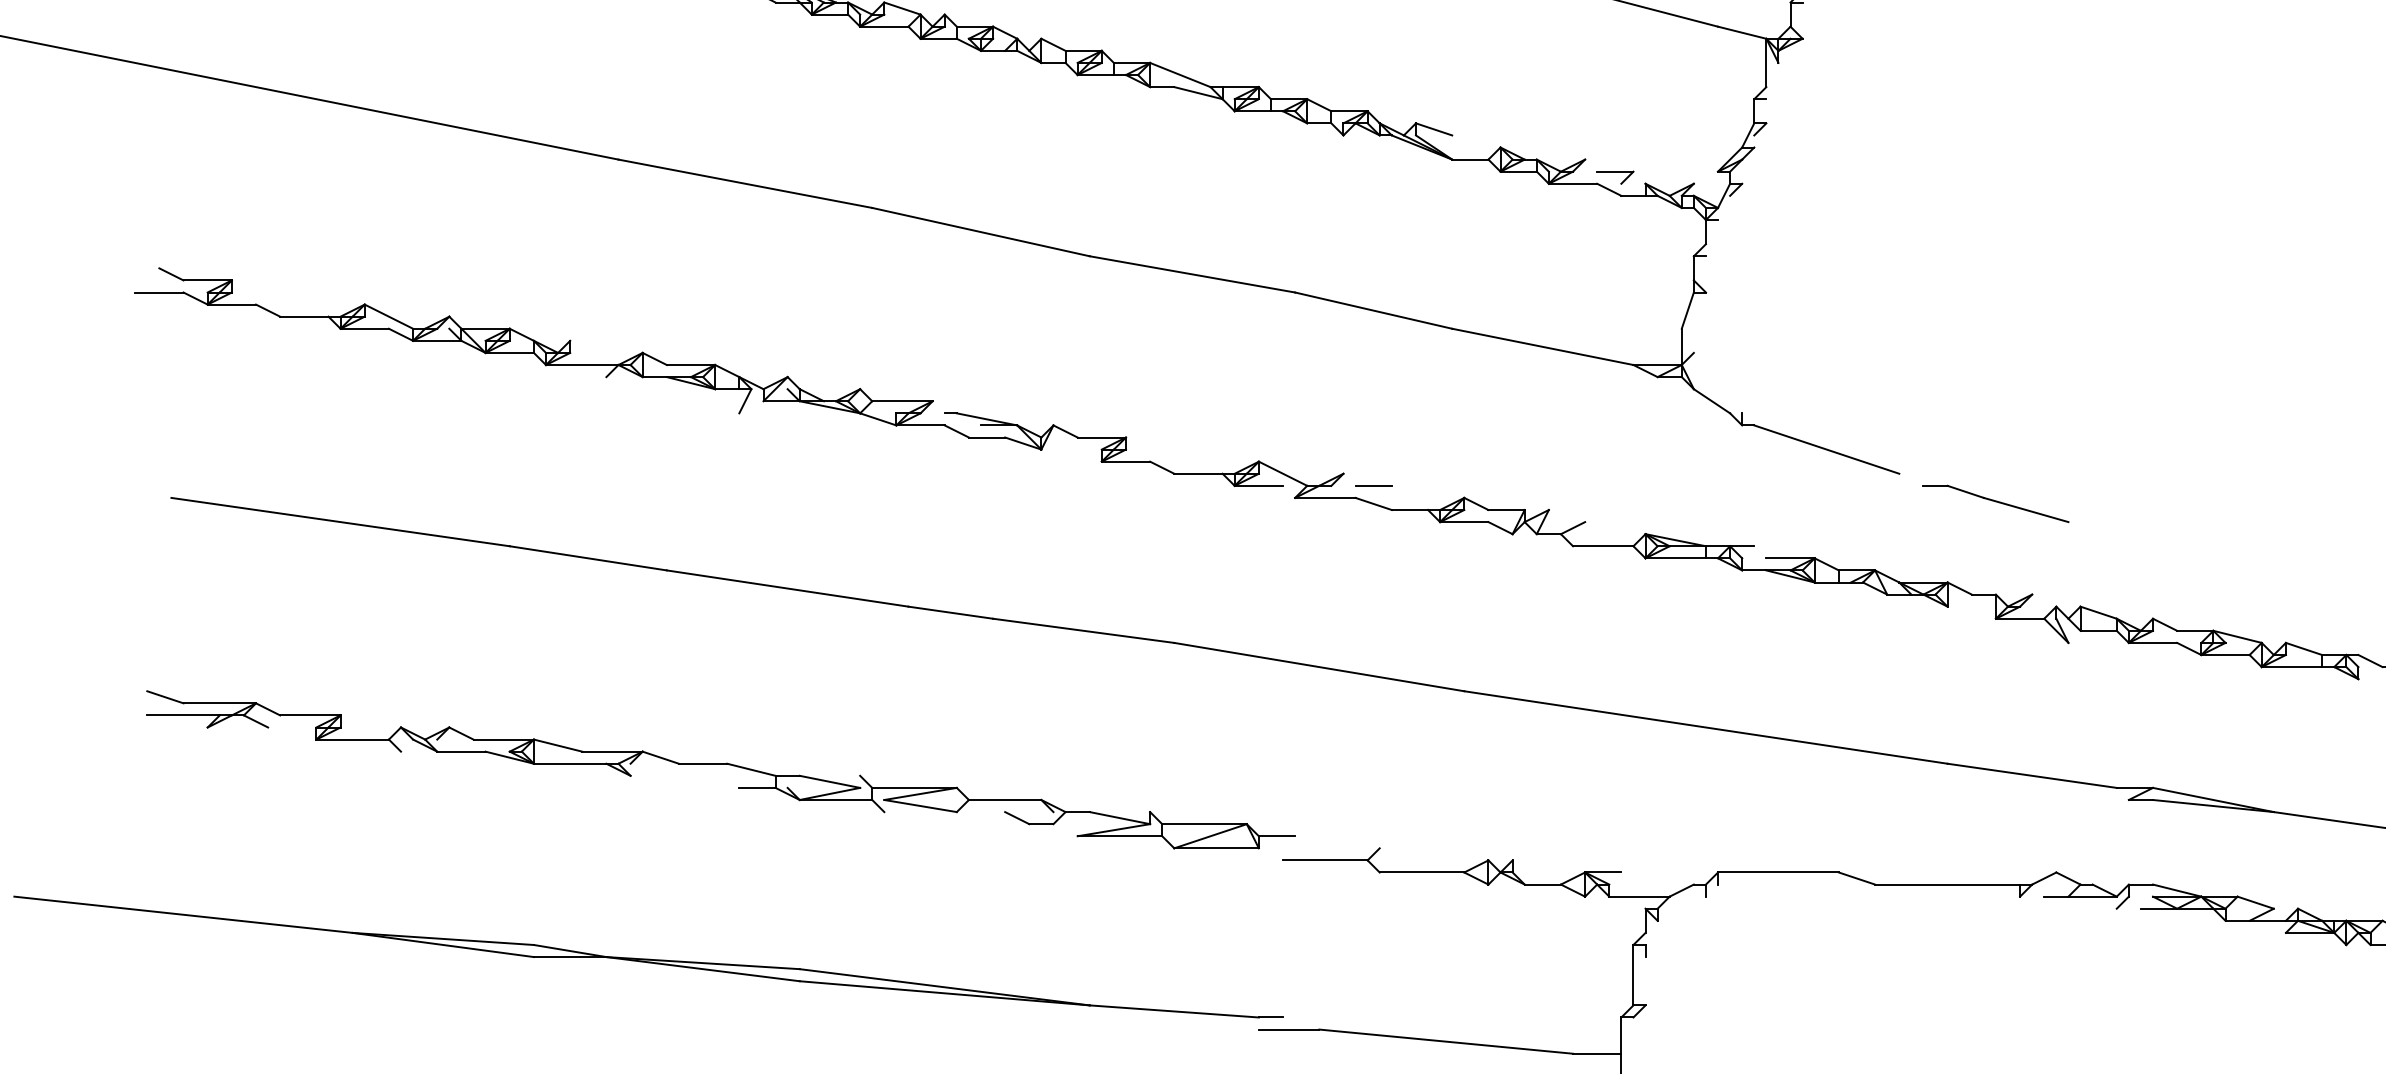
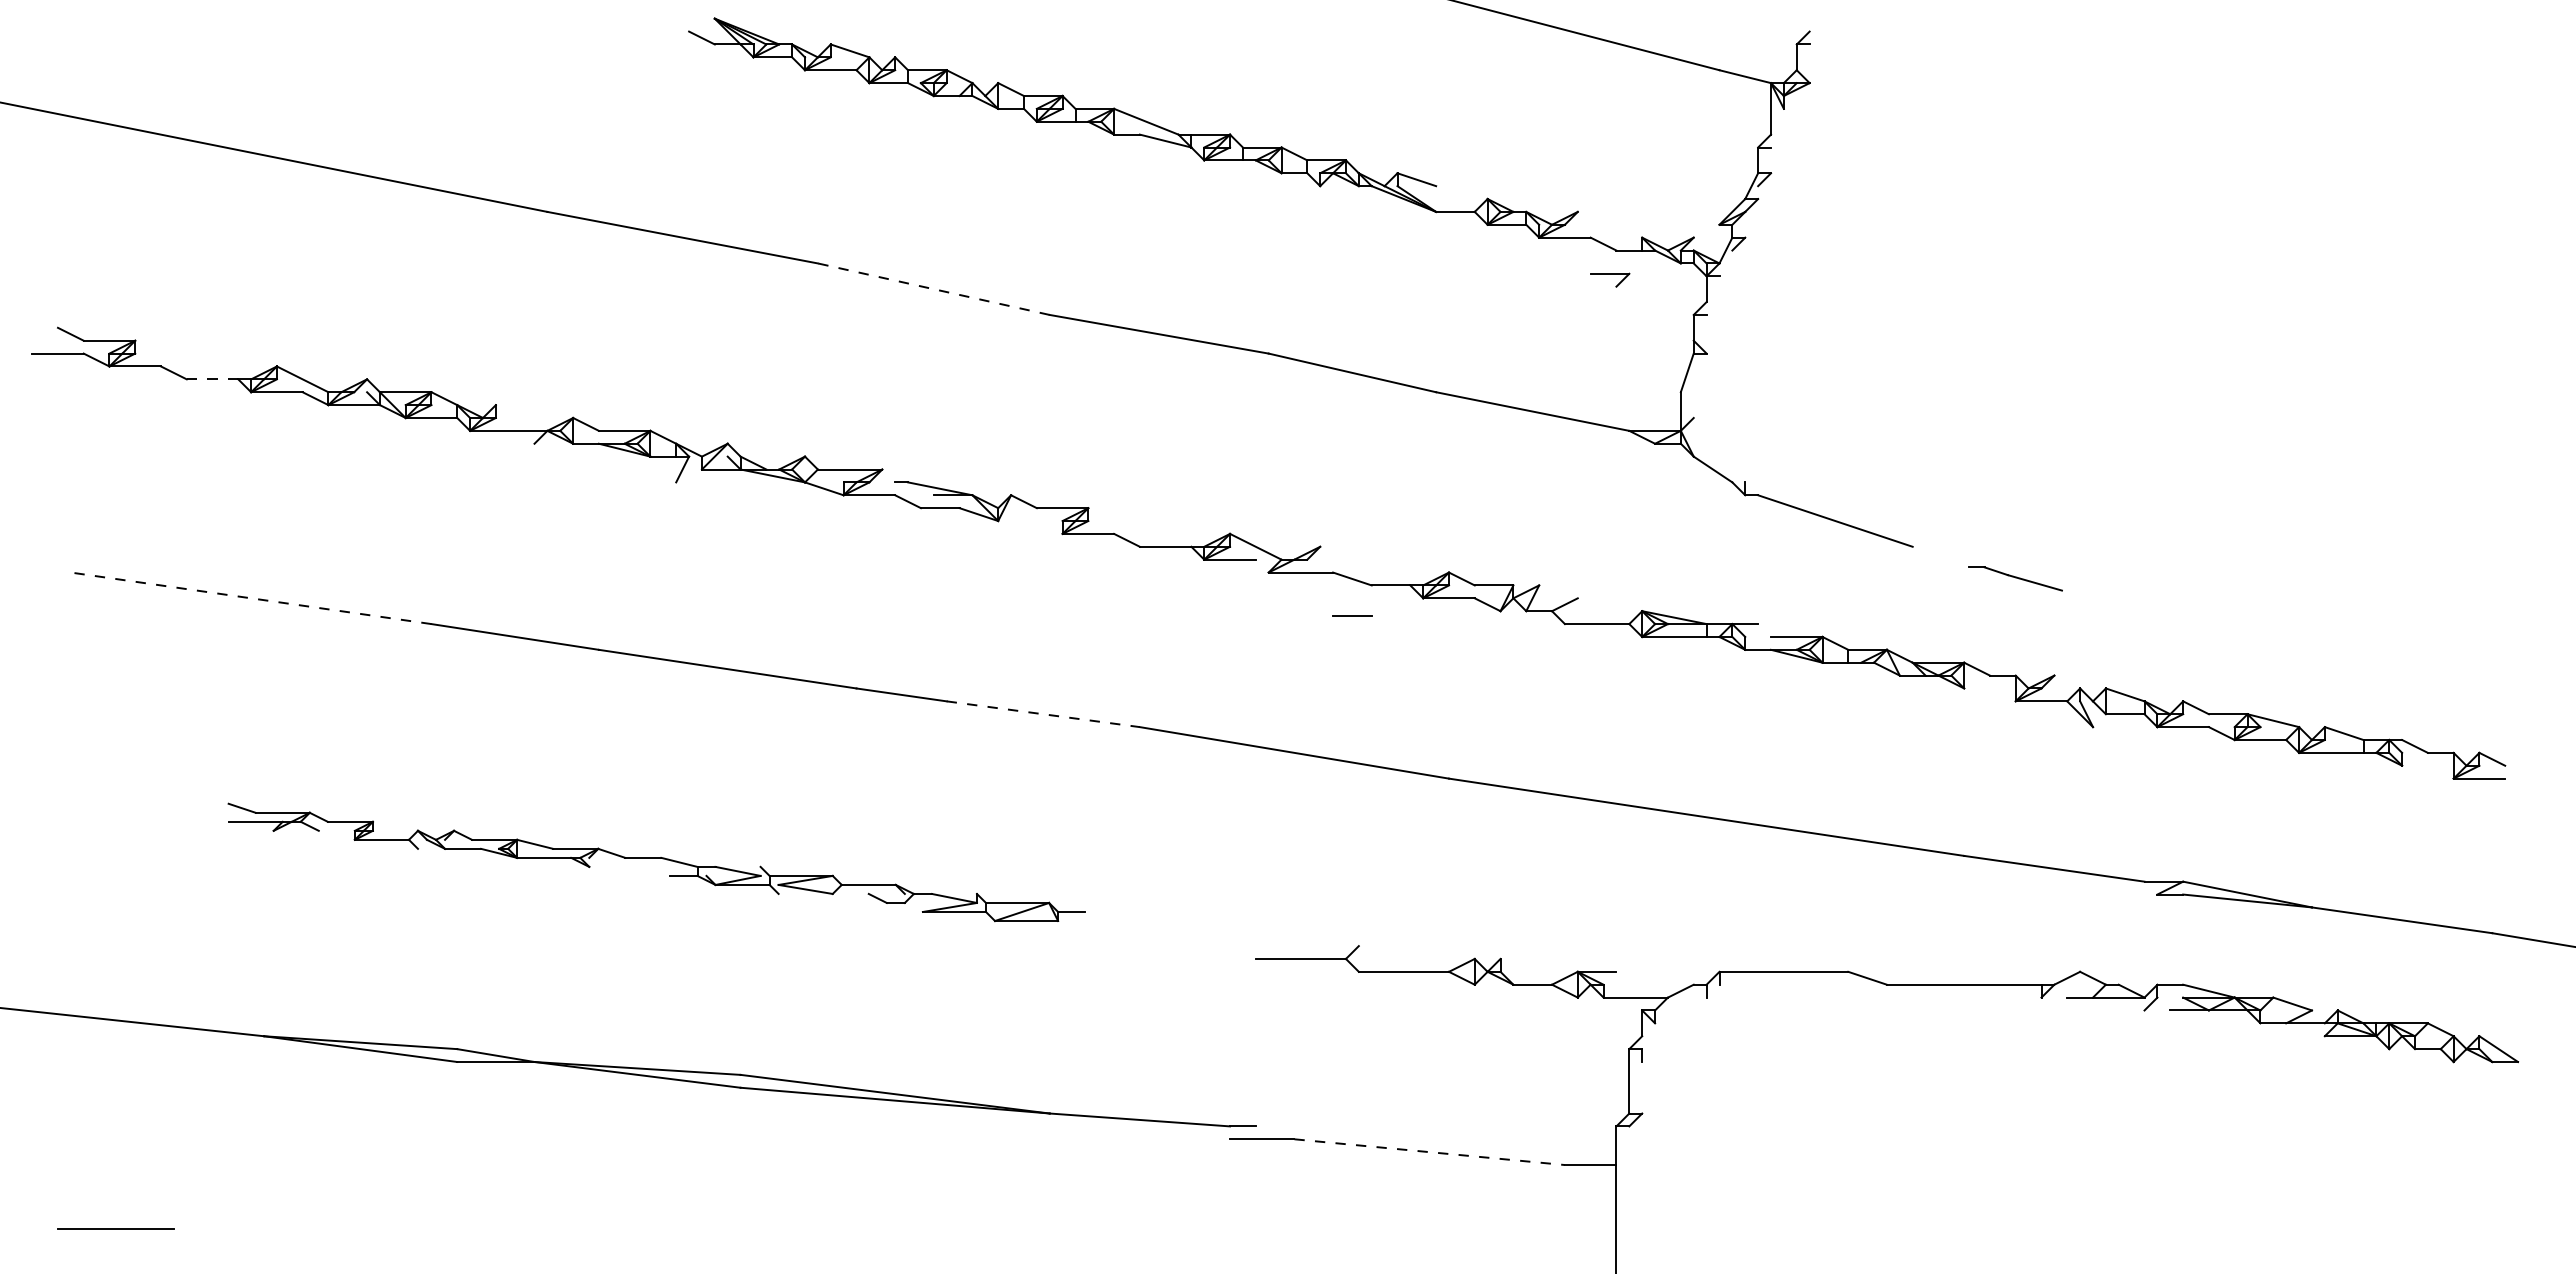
part: (1615, 177) -> (1610, 279), moved
line: (980, 232) -> (933, 289), solid -> dashed
line: (304, 316) -> (212, 379), solid -> dashed
line: (1373, 485) -> (1352, 615), moved
part: (1995, 503) -> (2015, 578), size x0.6
line: (339, 522) -> (250, 598), solid -> dashed
line: (1083, 631) -> (1043, 714), solid -> dashed
part: (720, 769) -> (656, 862), size x0.7
line: (1445, 1041) -> (1429, 1152), solid -> dashed

